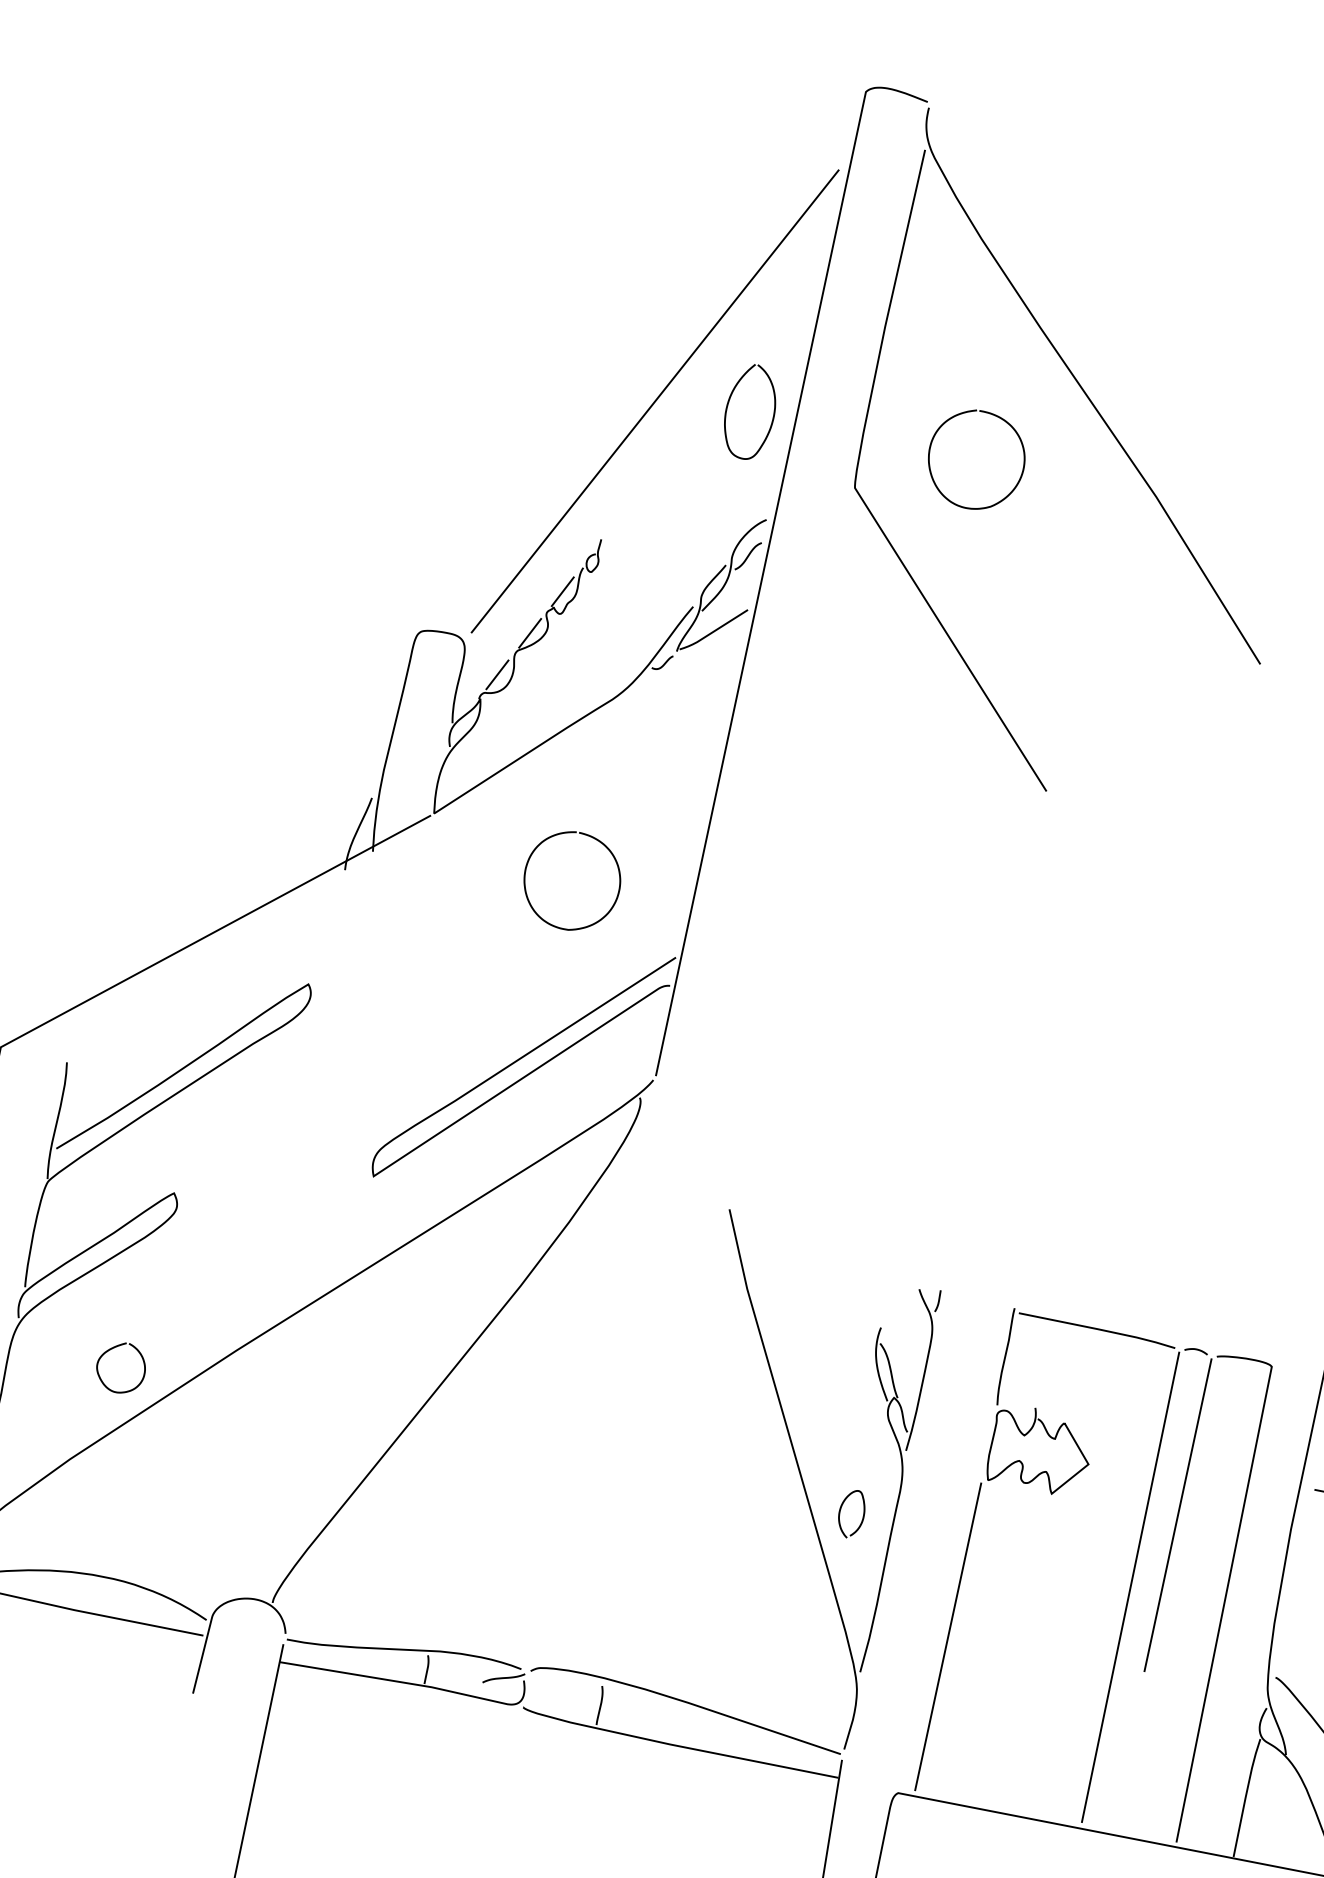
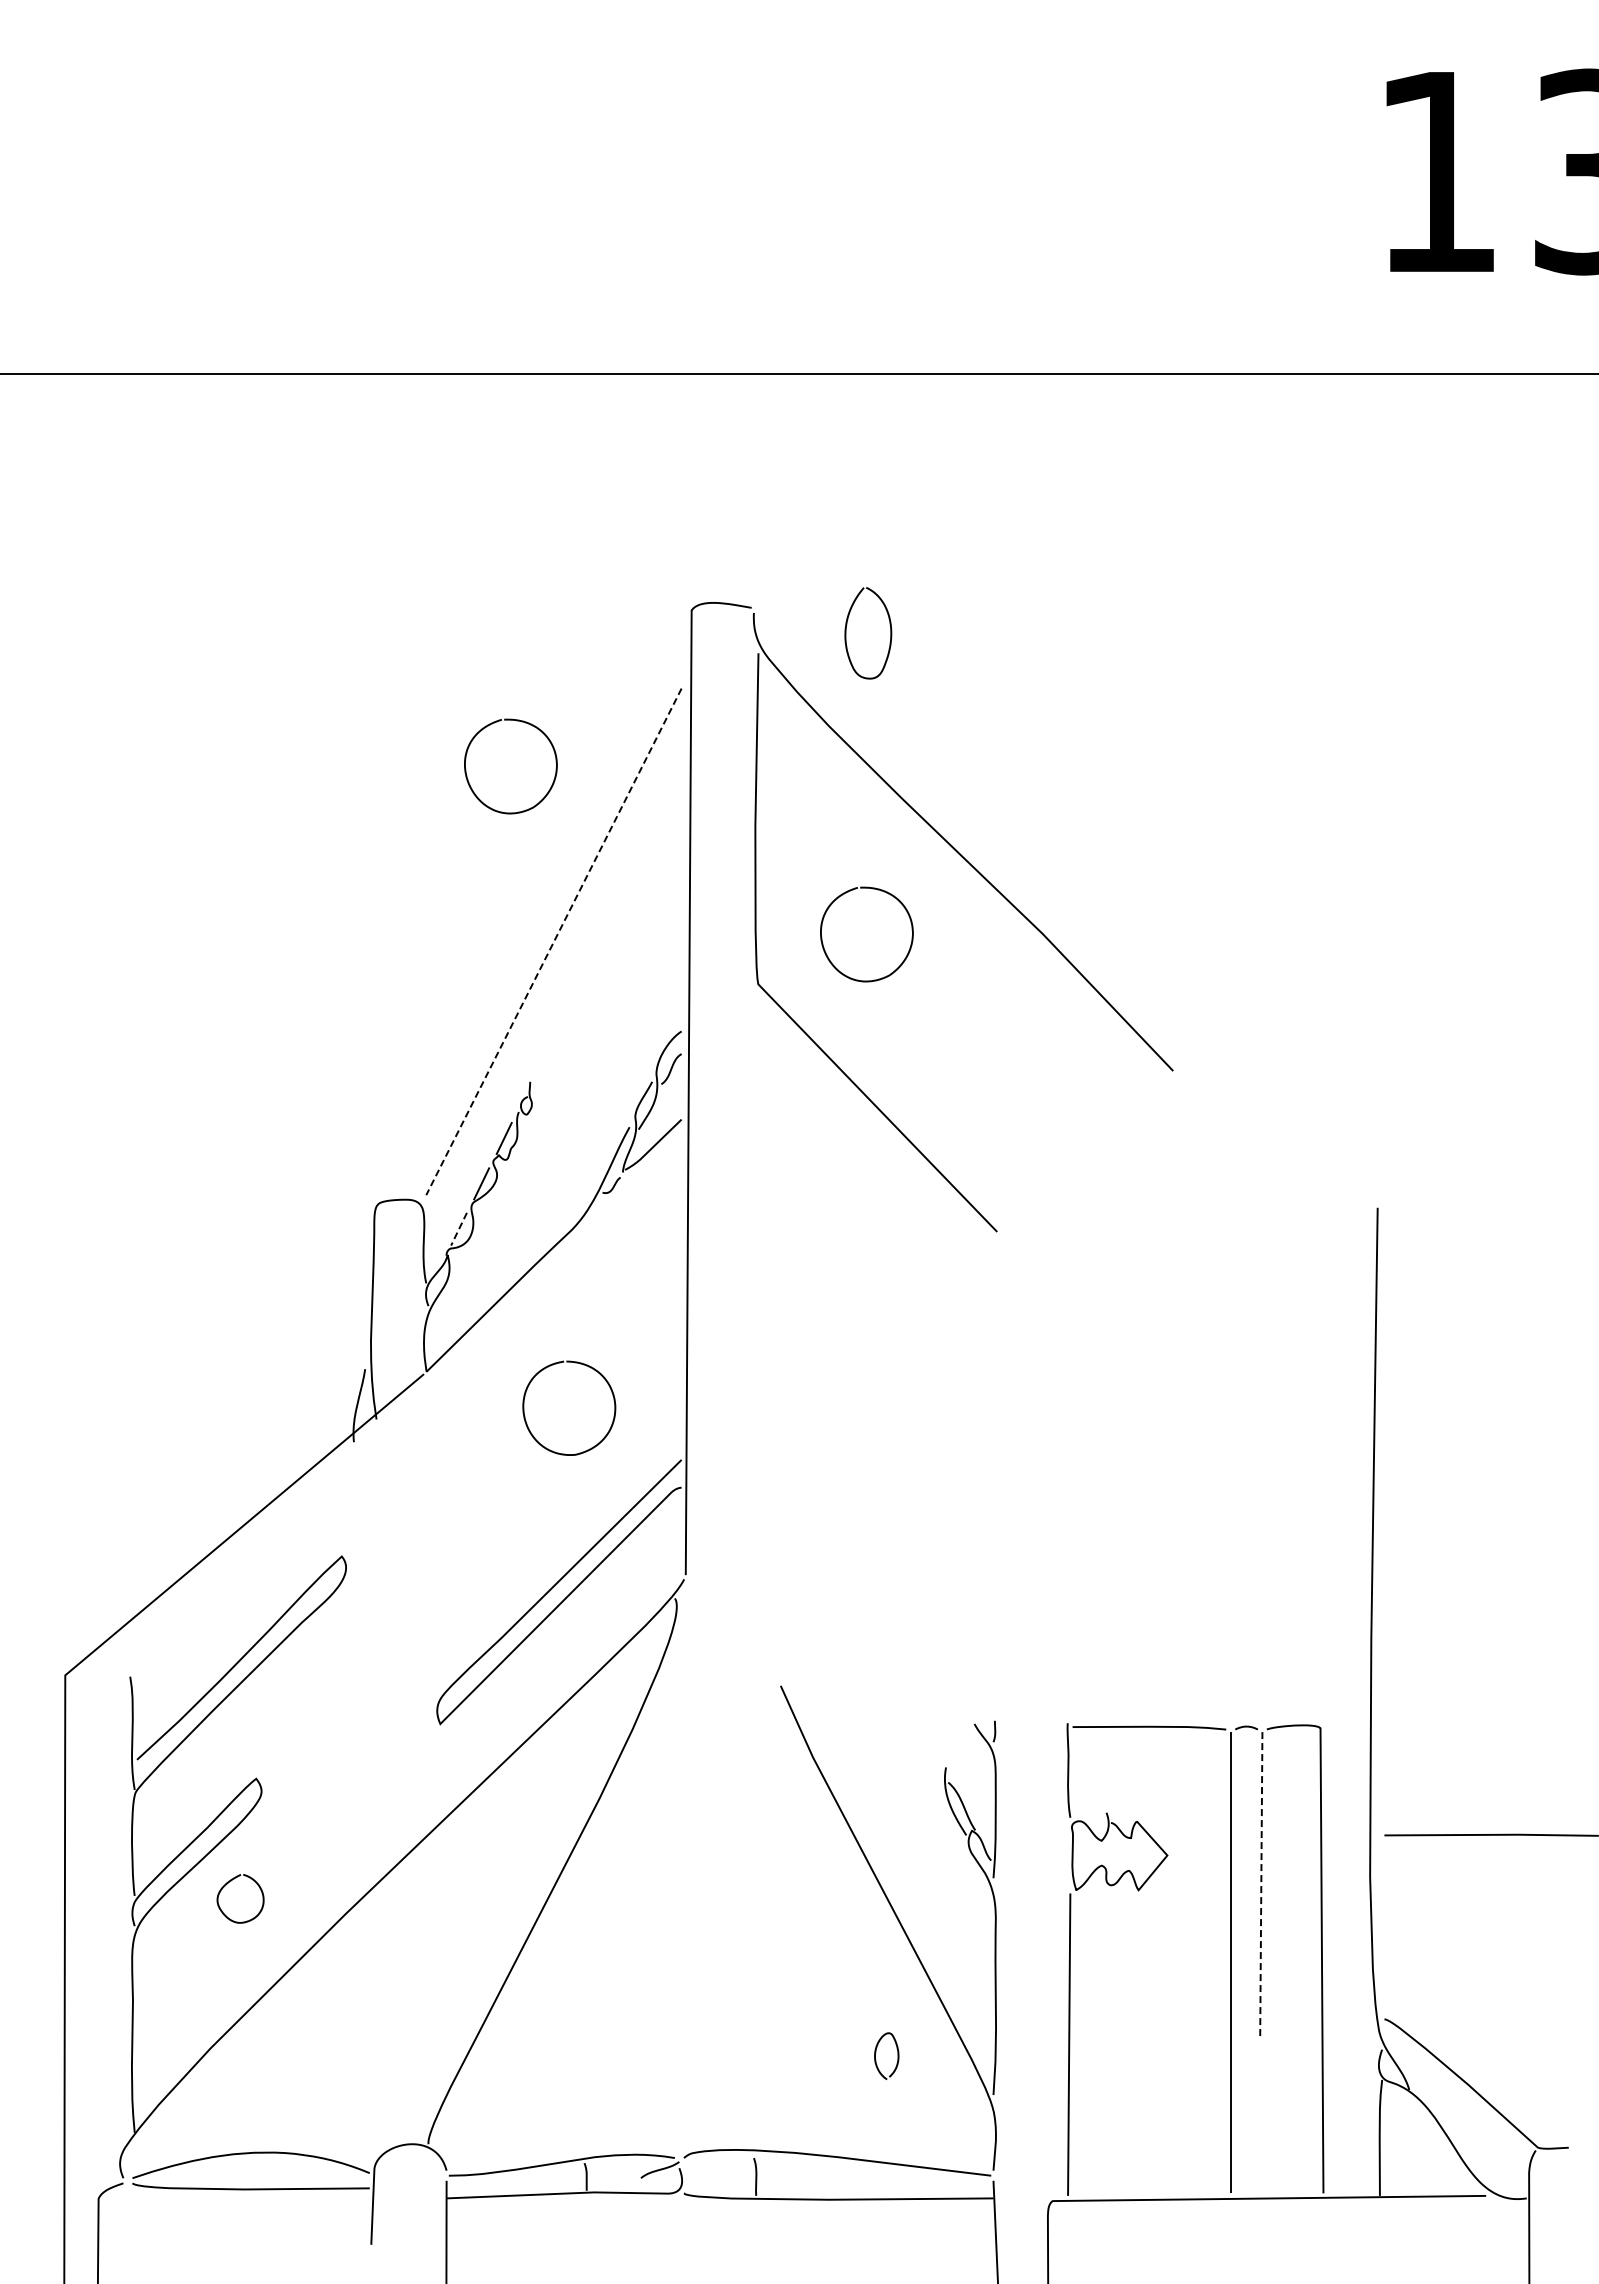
curve: (603, 225) -> (471, 786), added
line: (654, 400) -> (553, 941), solid -> dashed
curve: (727, 407) -> (846, 633), moved
line: (496, 675) -> (458, 1229), solid -> dashed
curve: (110, 1350) -> (227, 1884), moved
curve: (841, 1509) -> (876, 2053), moved
line: (1178, 1514) -> (1261, 1885), solid -> dashed

